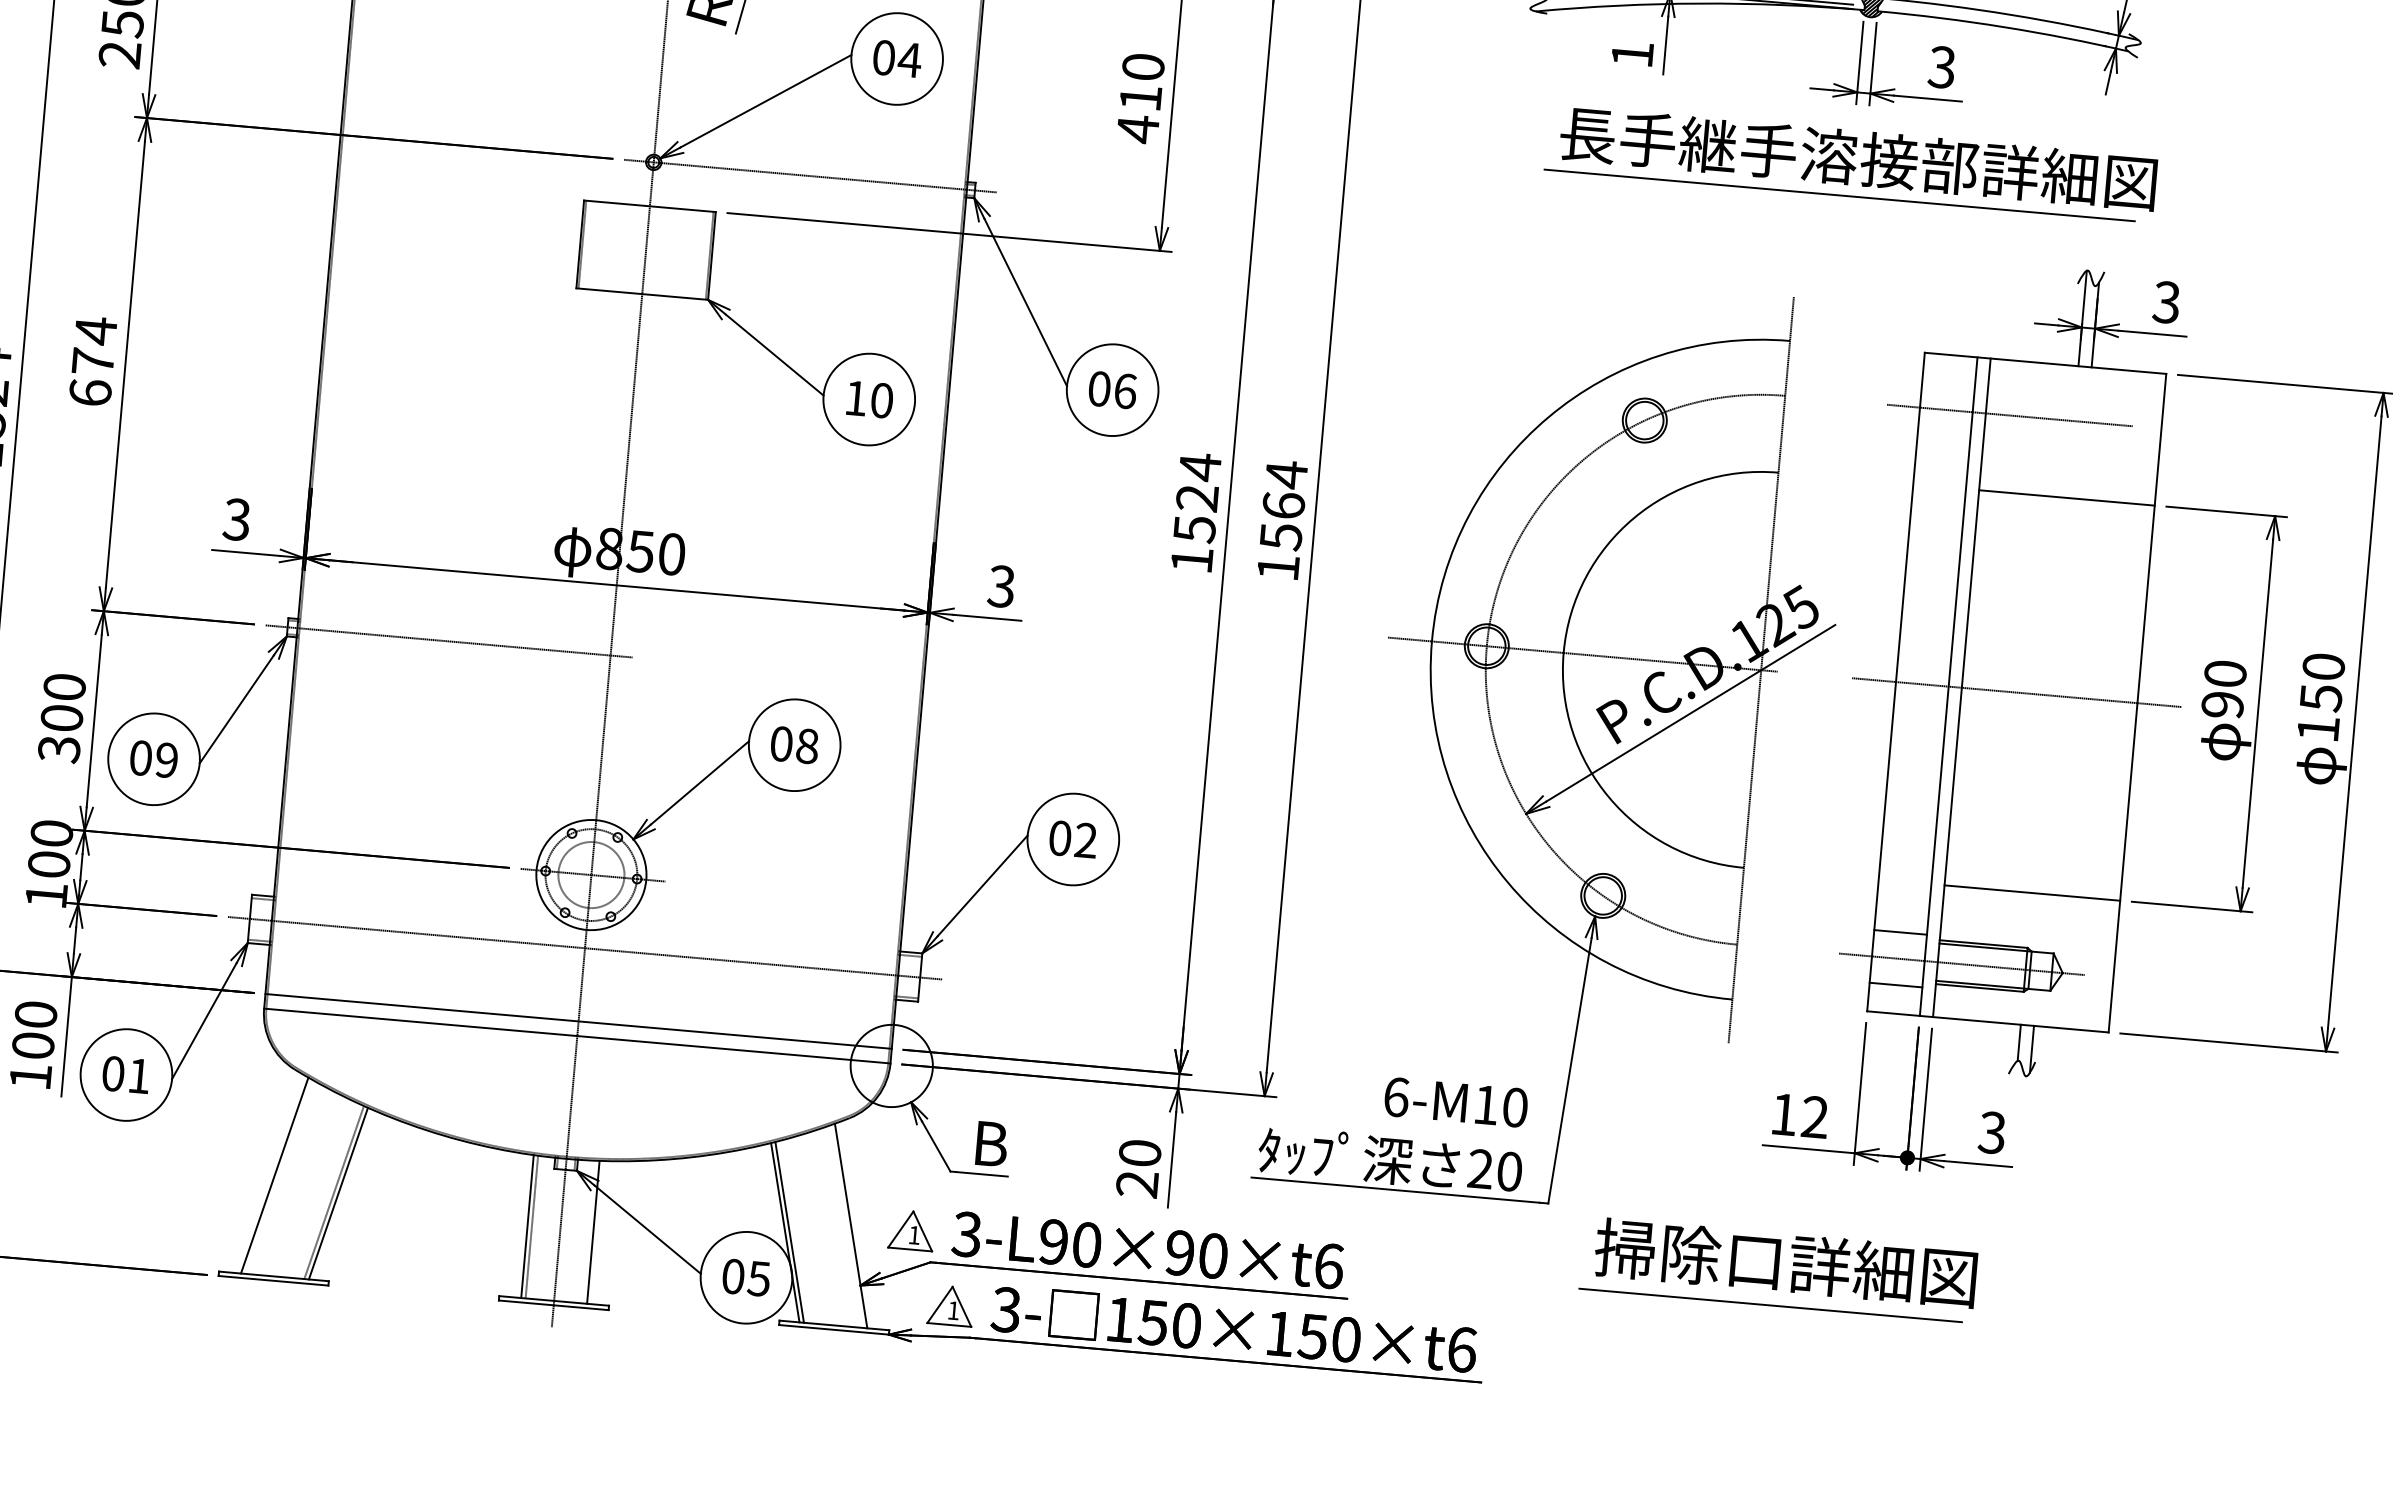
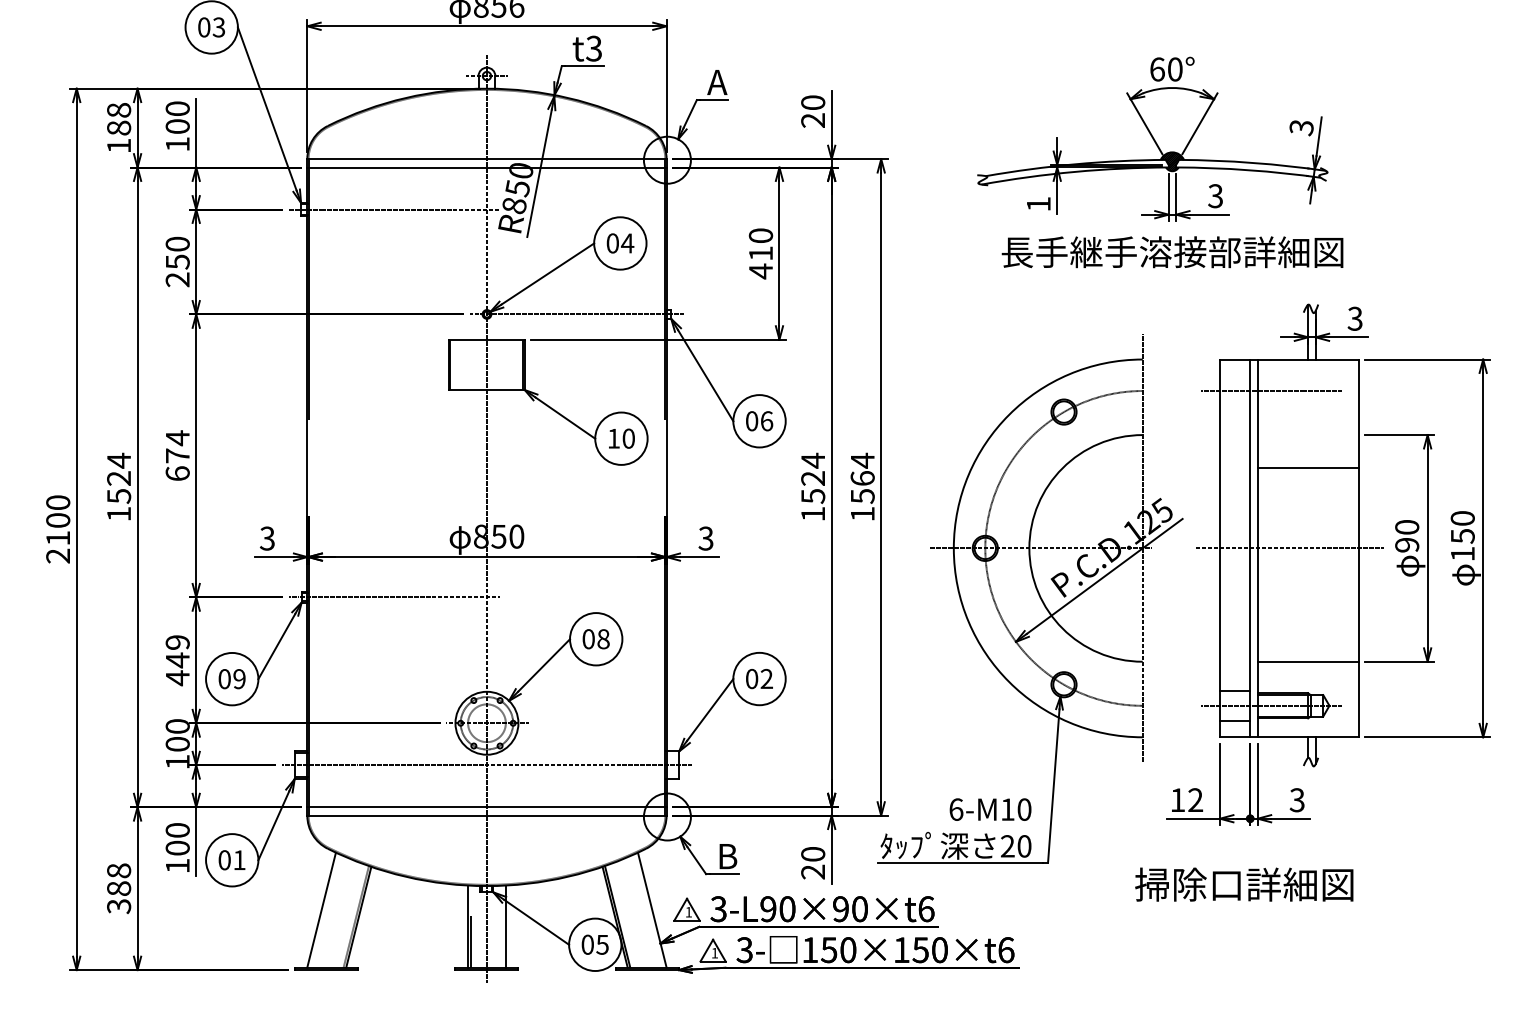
line: (1839, 195) -> (1163, 274), removed
line: (2065, 498) -> (1307, 468), moved
text: (61, 718) -> (177, 660), 300 -> 449
text: (1786, 1262) -> (1244, 884), moved
line: (1770, 1305) -> (1179, 909), removed

